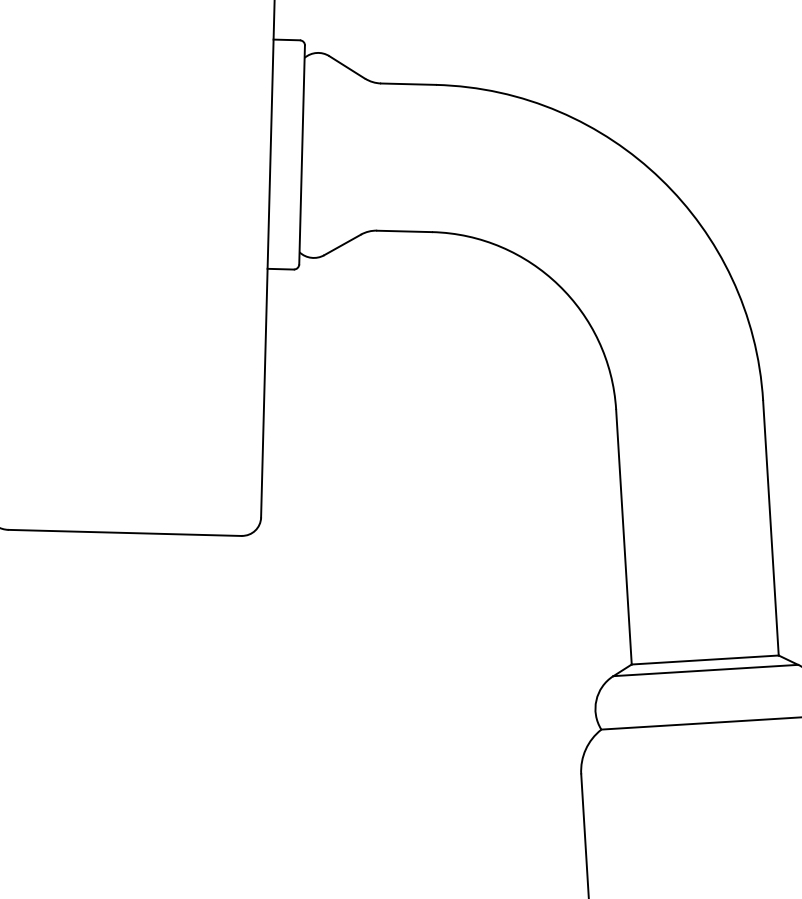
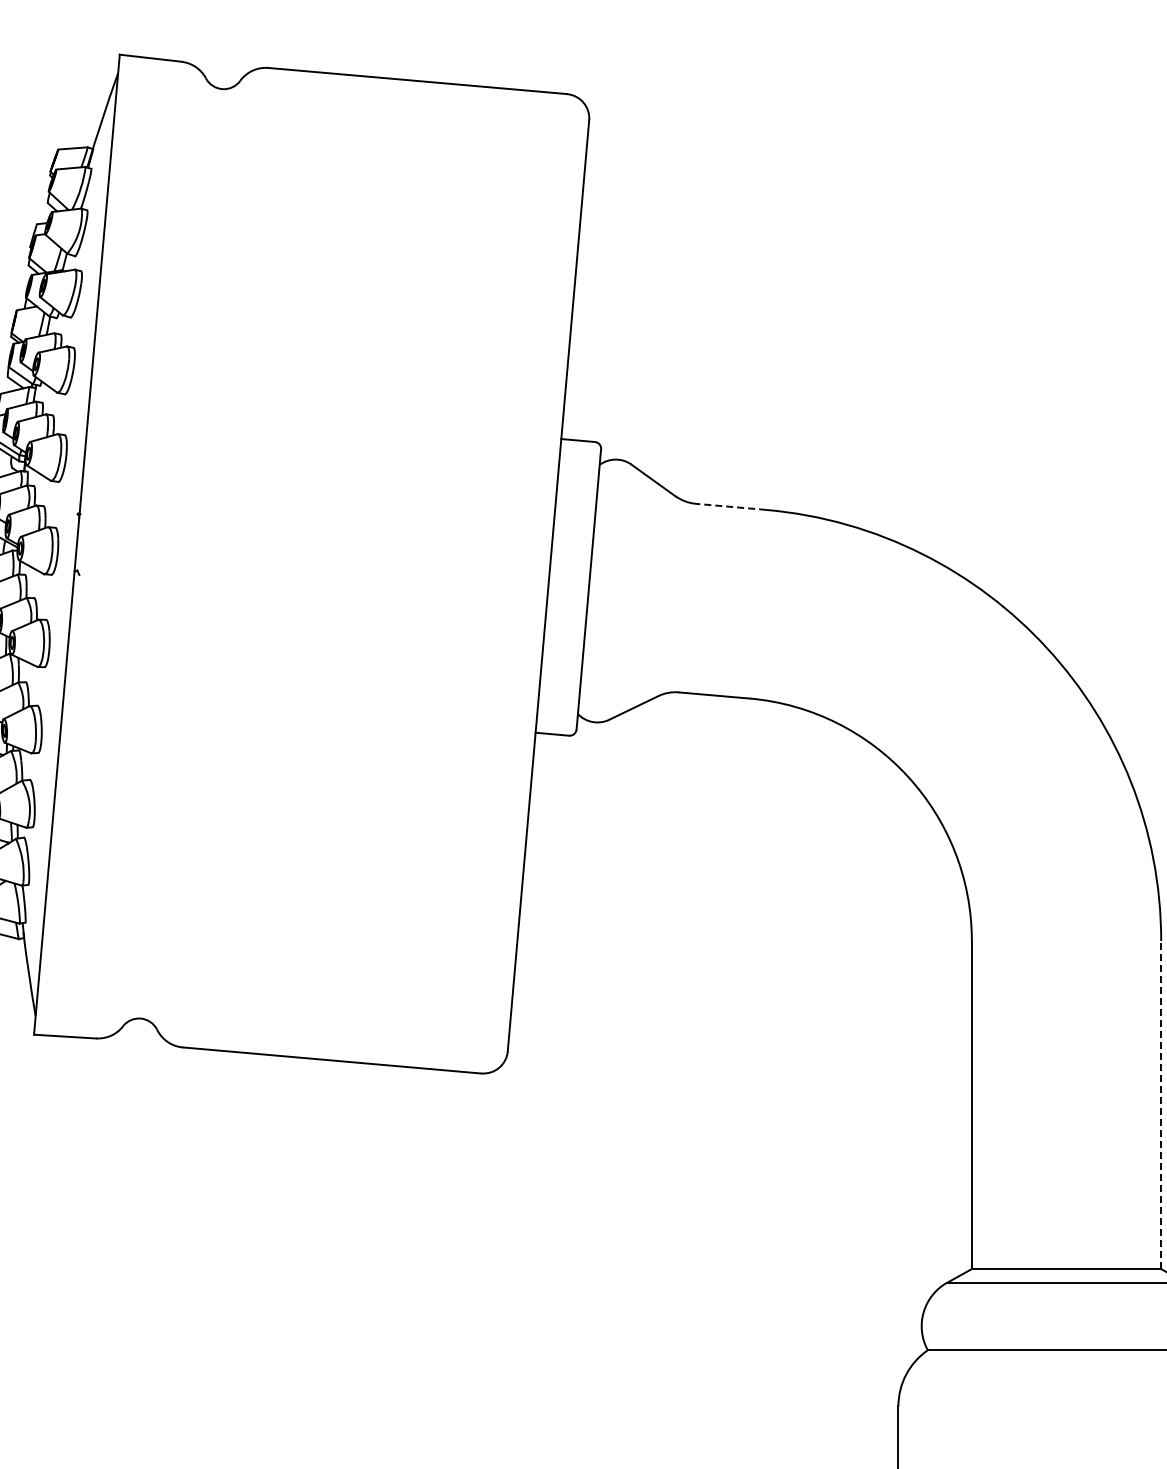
line: (408, 83) -> (730, 506), solid -> dashed
line: (771, 527) -> (1161, 1104), solid -> dashed

